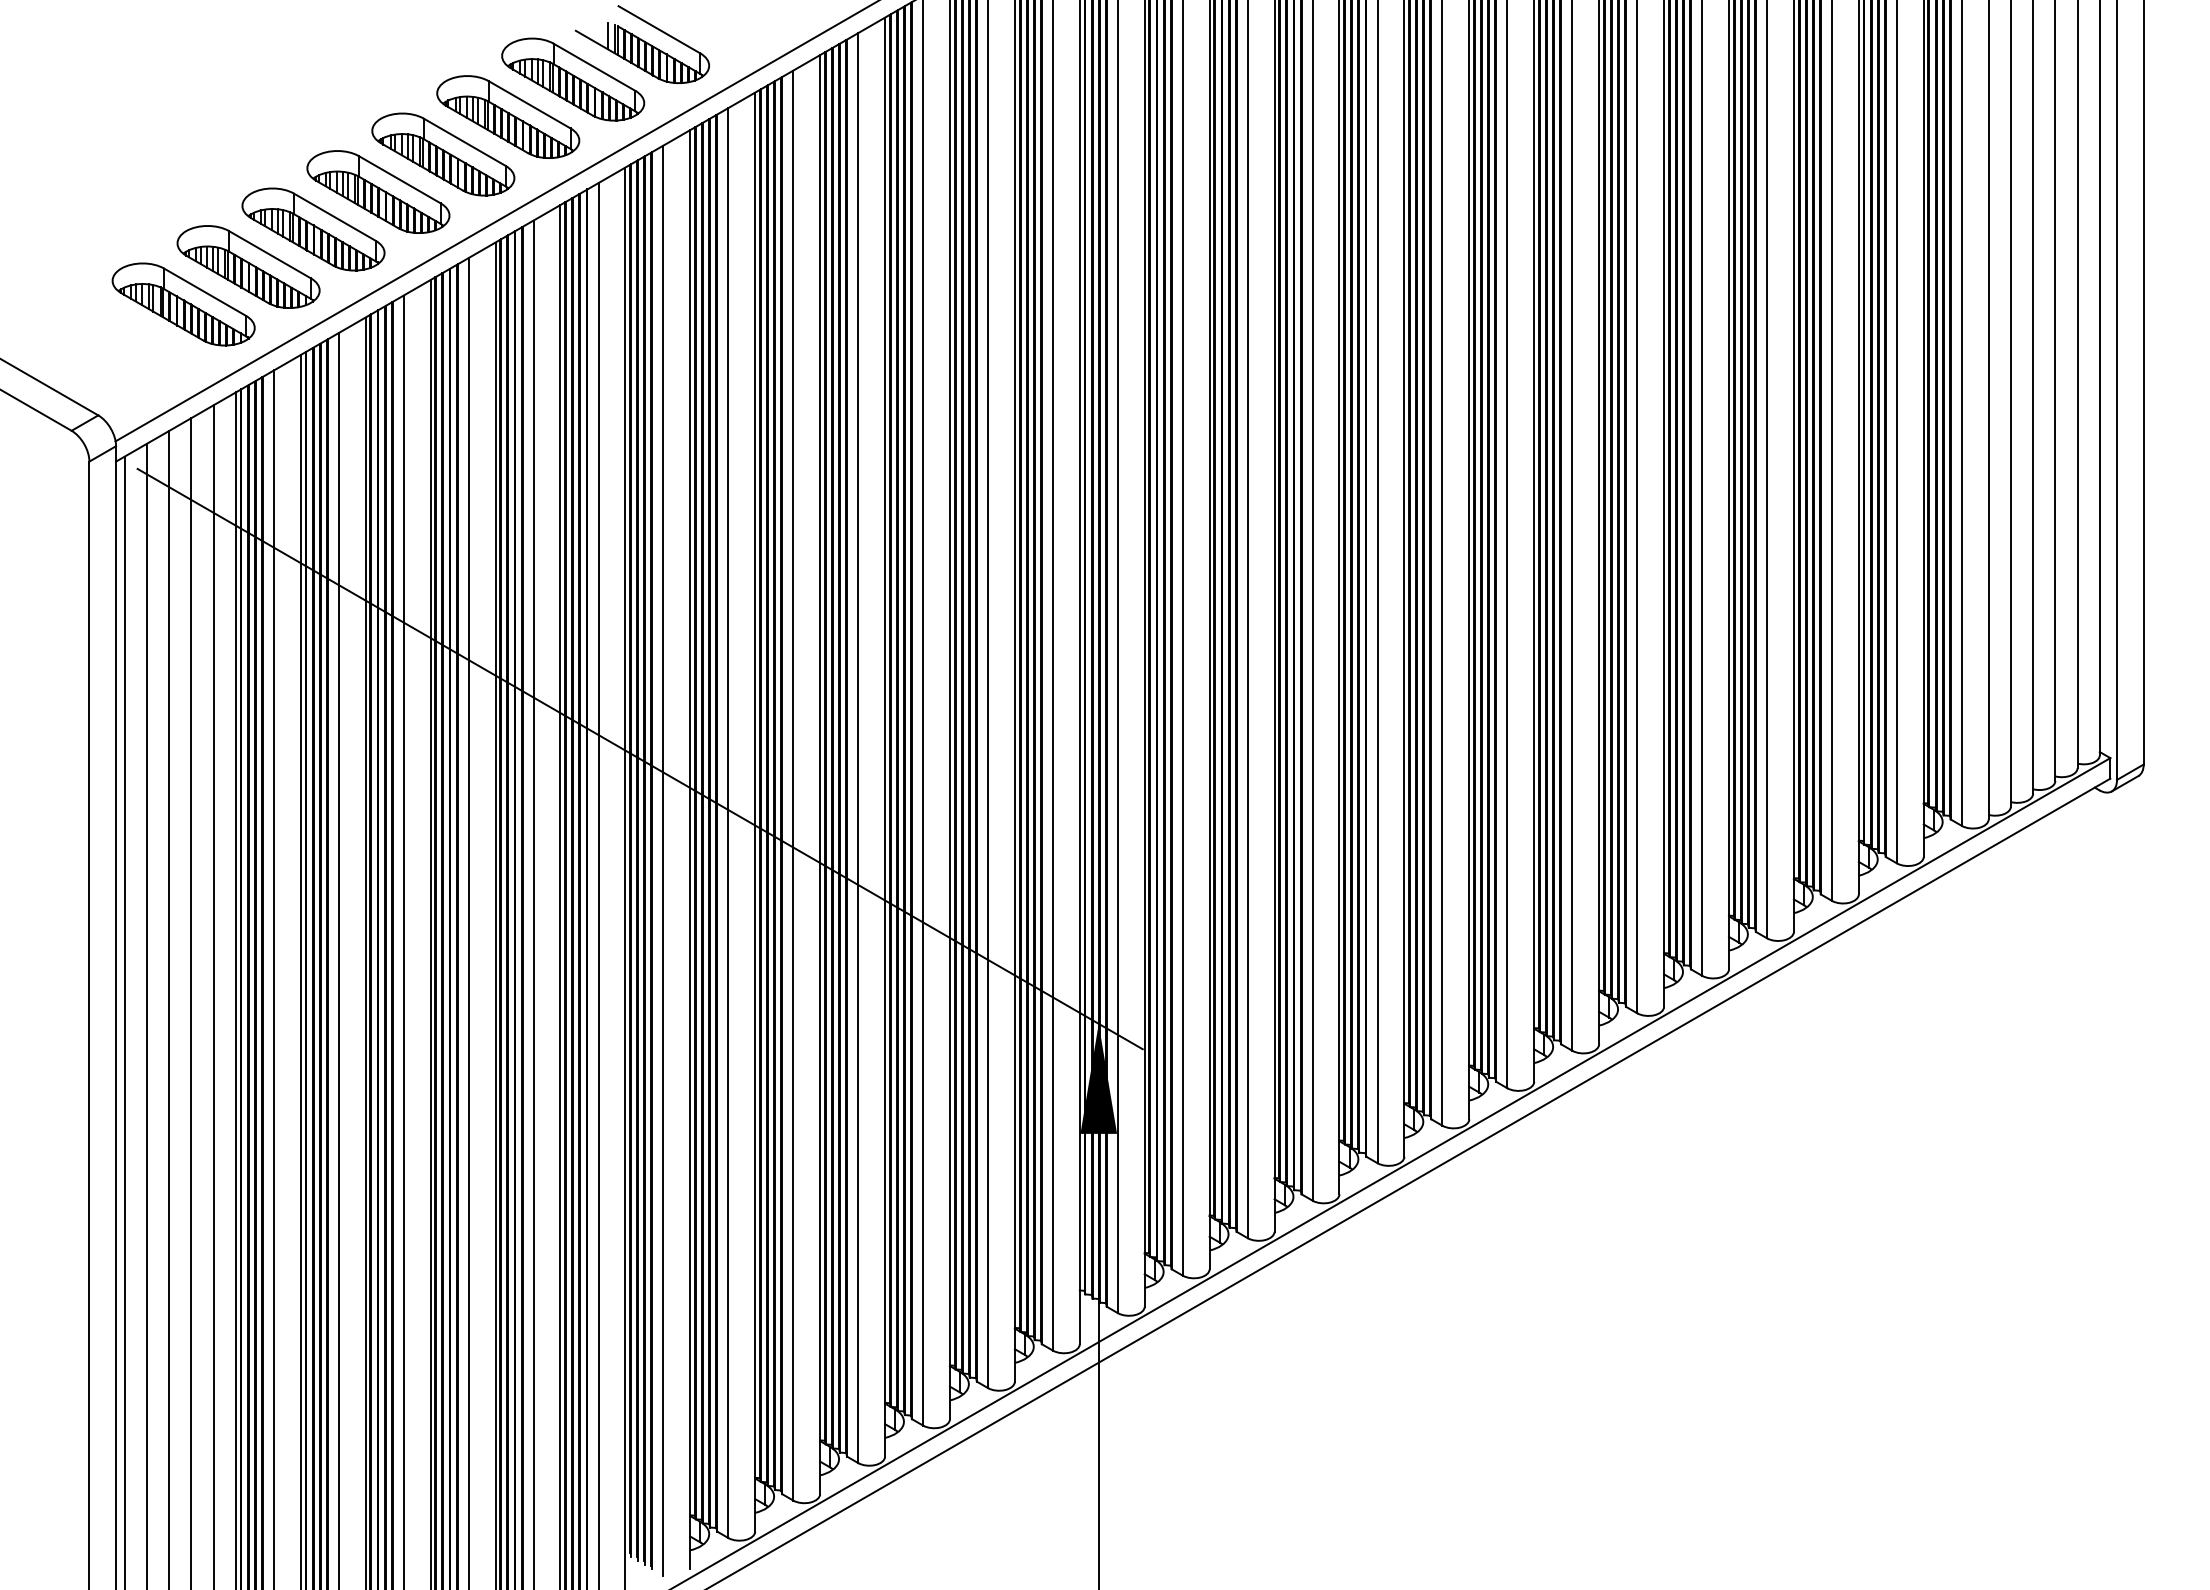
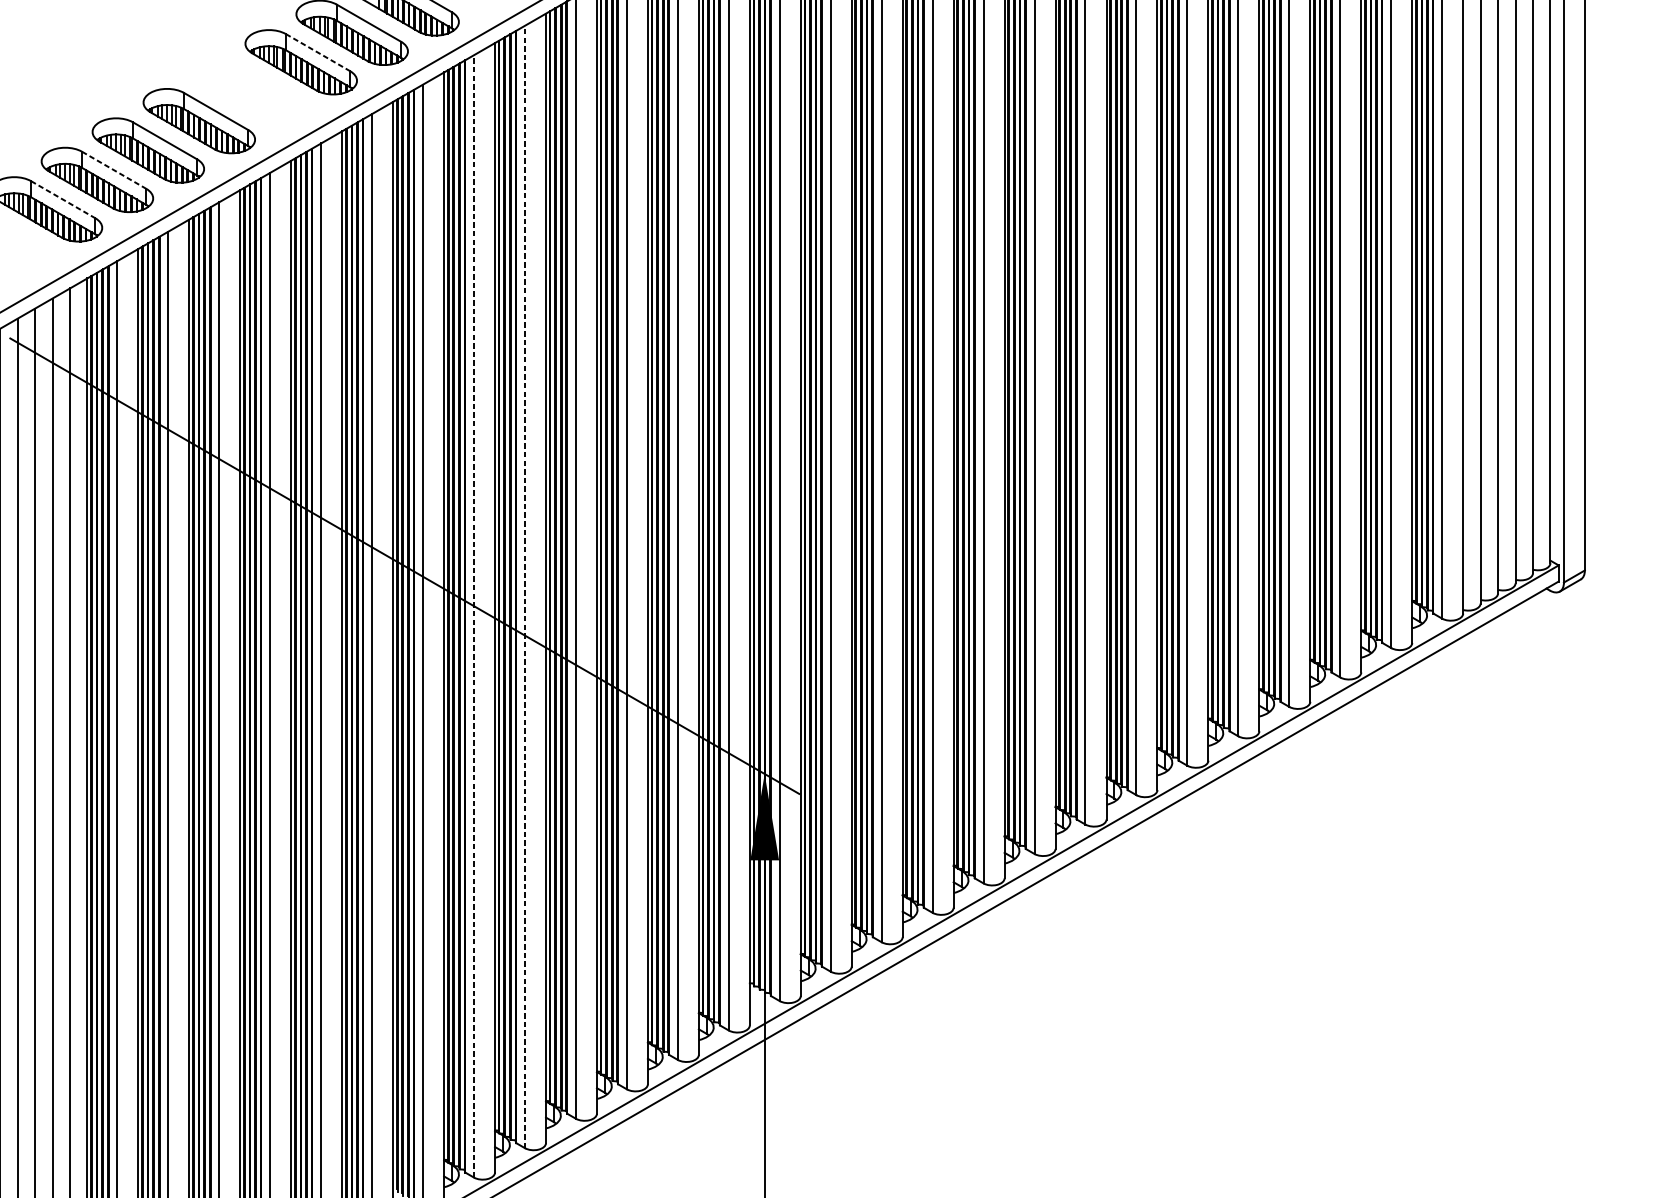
line: (530, 105) -> (318, 53), solid -> dashed
part: (443, 154) -> (250, 91), removed
line: (270, 254) -> (114, 170), solid -> dashed
line: (205, 292) -> (63, 199), solid -> dashed
line: (793, 785) -> (525, 586), solid -> dashed
line: (728, 823) -> (474, 616), solid -> dashed

